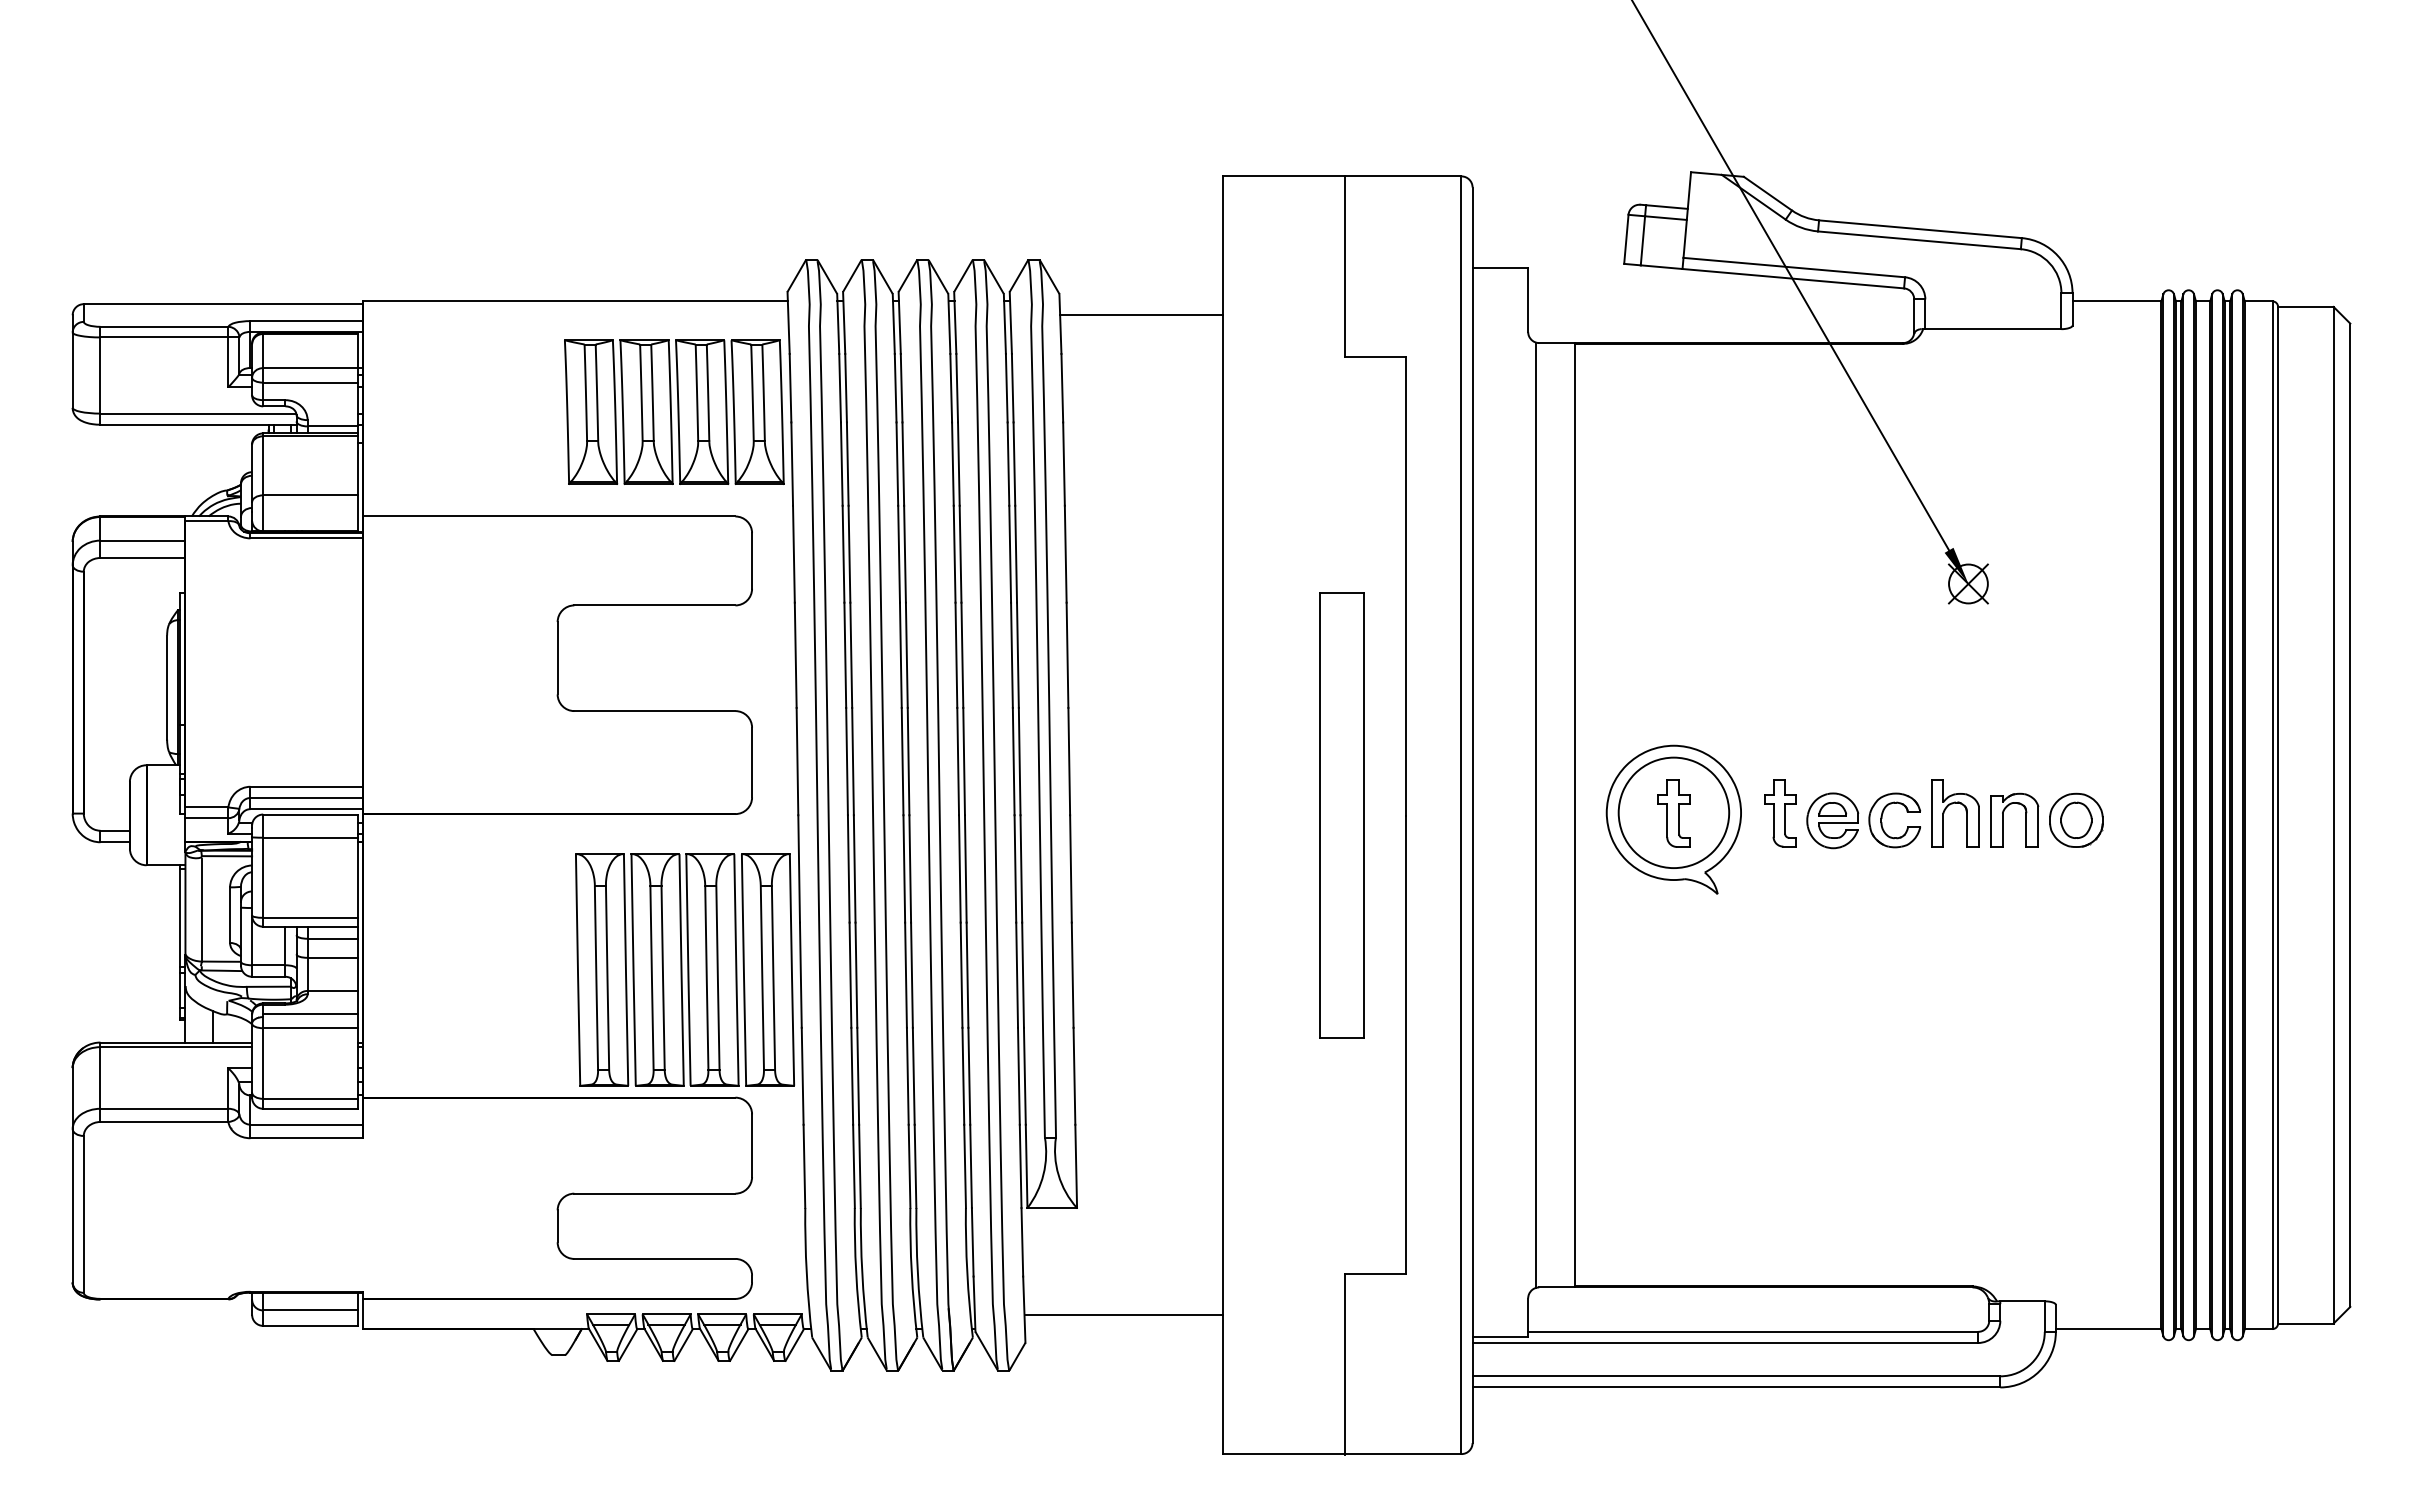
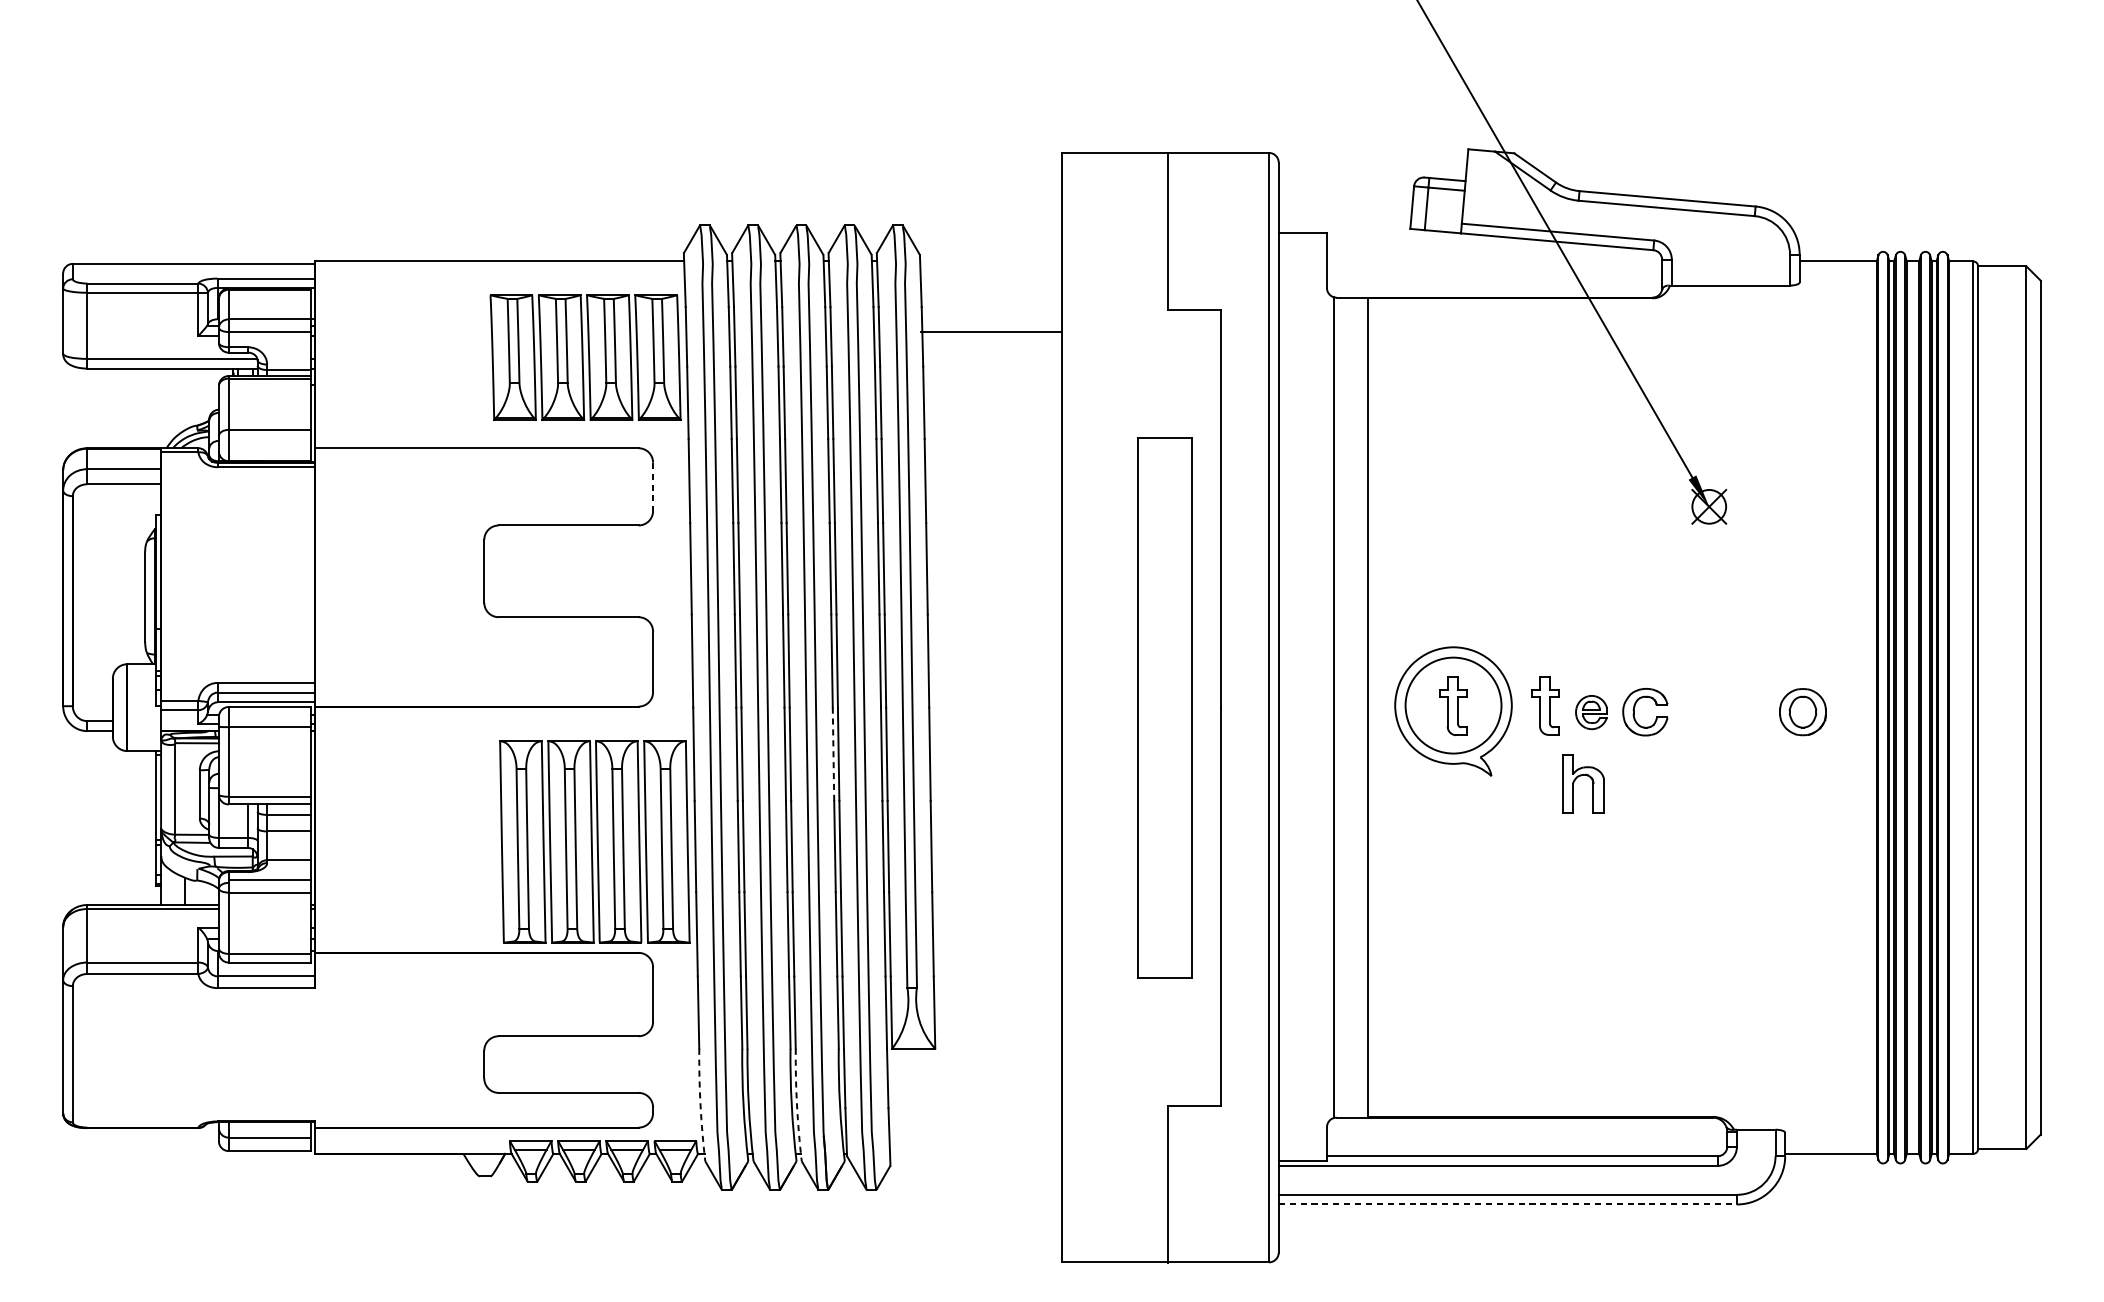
line: (1141, 315) -> (991, 331), moved
line: (752, 560) -> (653, 486), solid -> dashed
part: (1952, 804) -> (1580, 776), moved
part: (1341, 815) -> (1164, 707), size x1.4
part: (2003, 819) -> (1739, 711), removed
part: (1832, 820) -> (1591, 712), size x0.7
line: (959, 868) -> (833, 753), solid -> dashed
arc: (806, 1272) -> (700, 1104), solid -> dashed
arc: (917, 1272) -> (796, 1104), solid -> dashed
line: (1123, 1315) -> (975, 1142), removed
line: (1736, 1387) -> (1507, 1204), solid -> dashed

